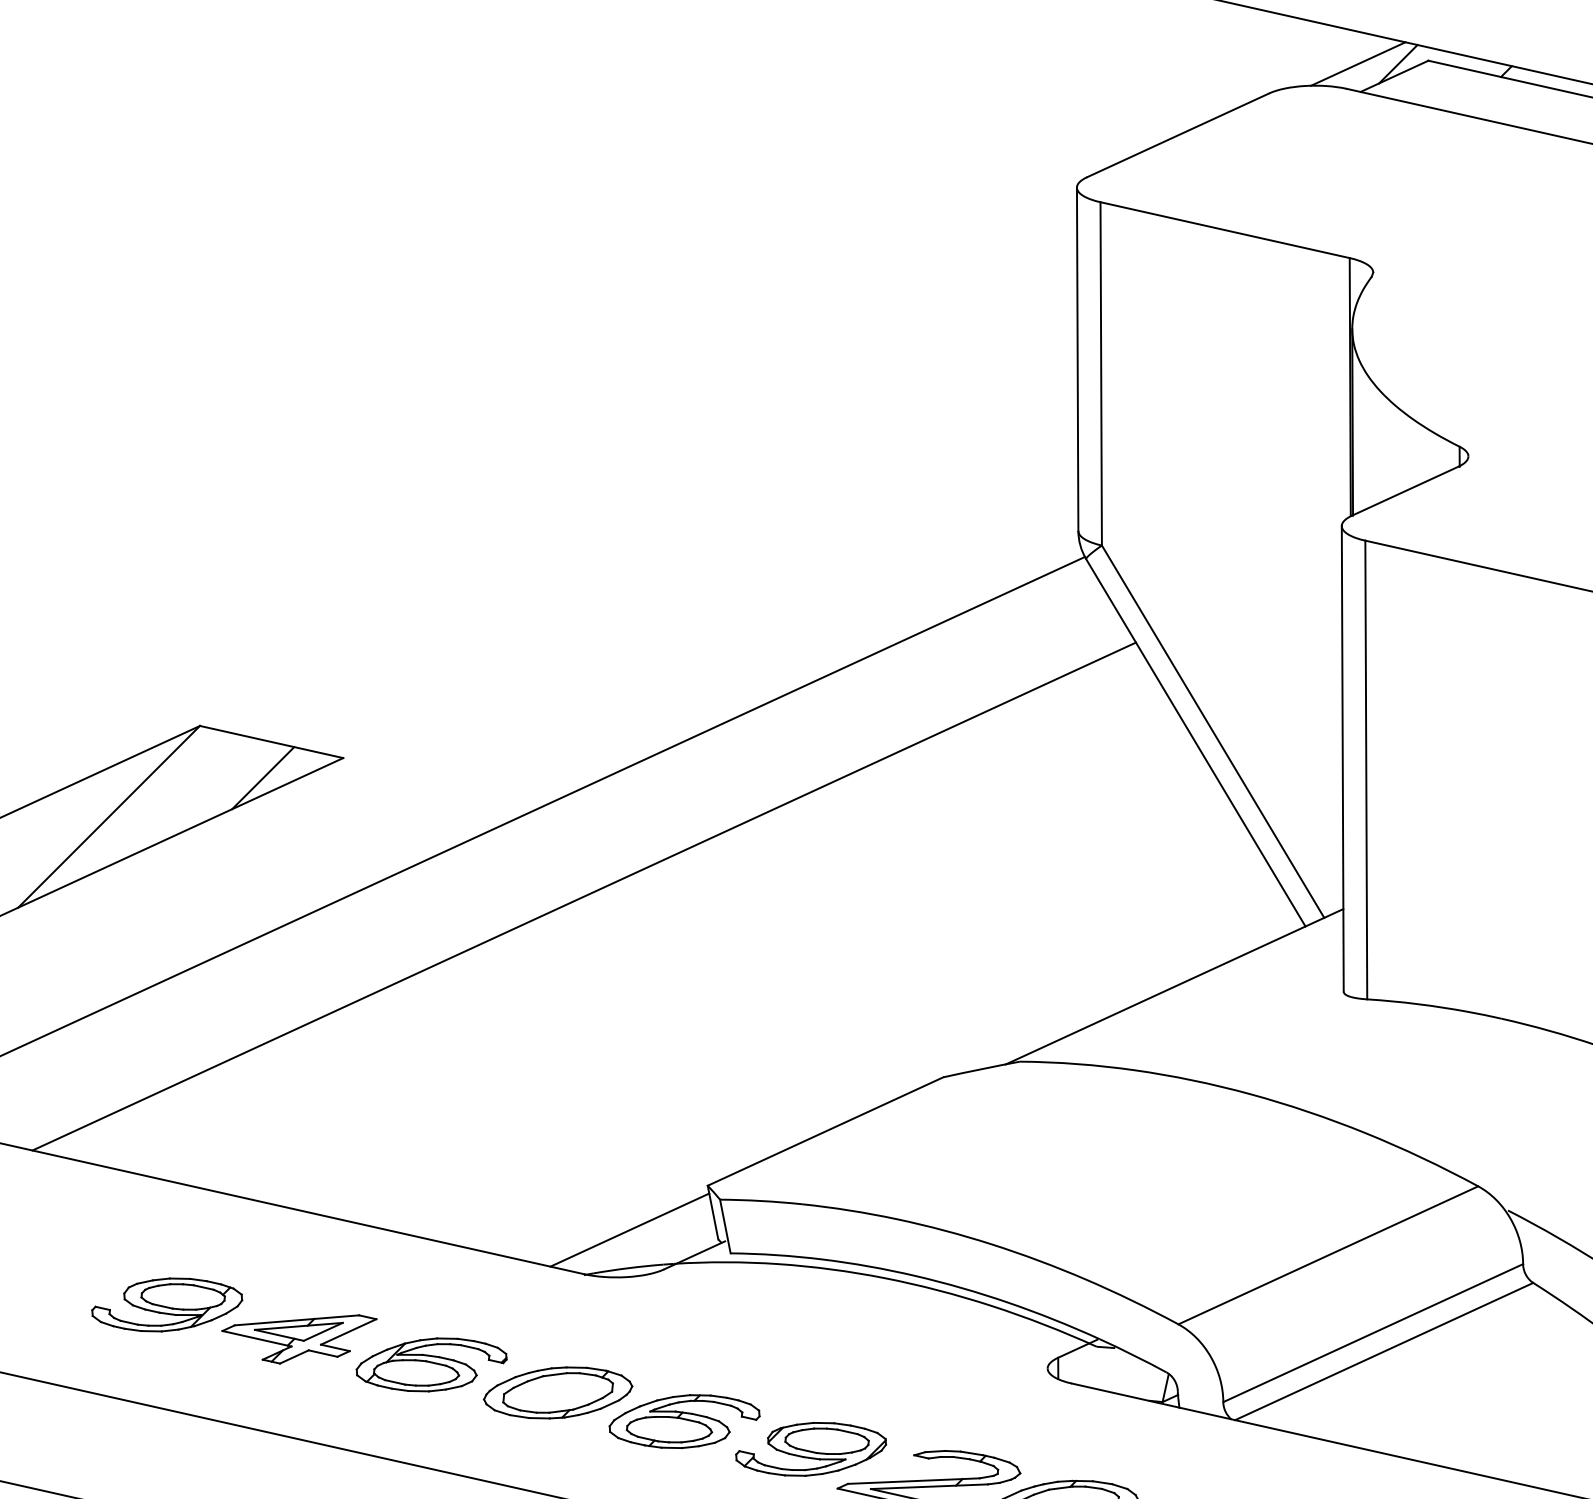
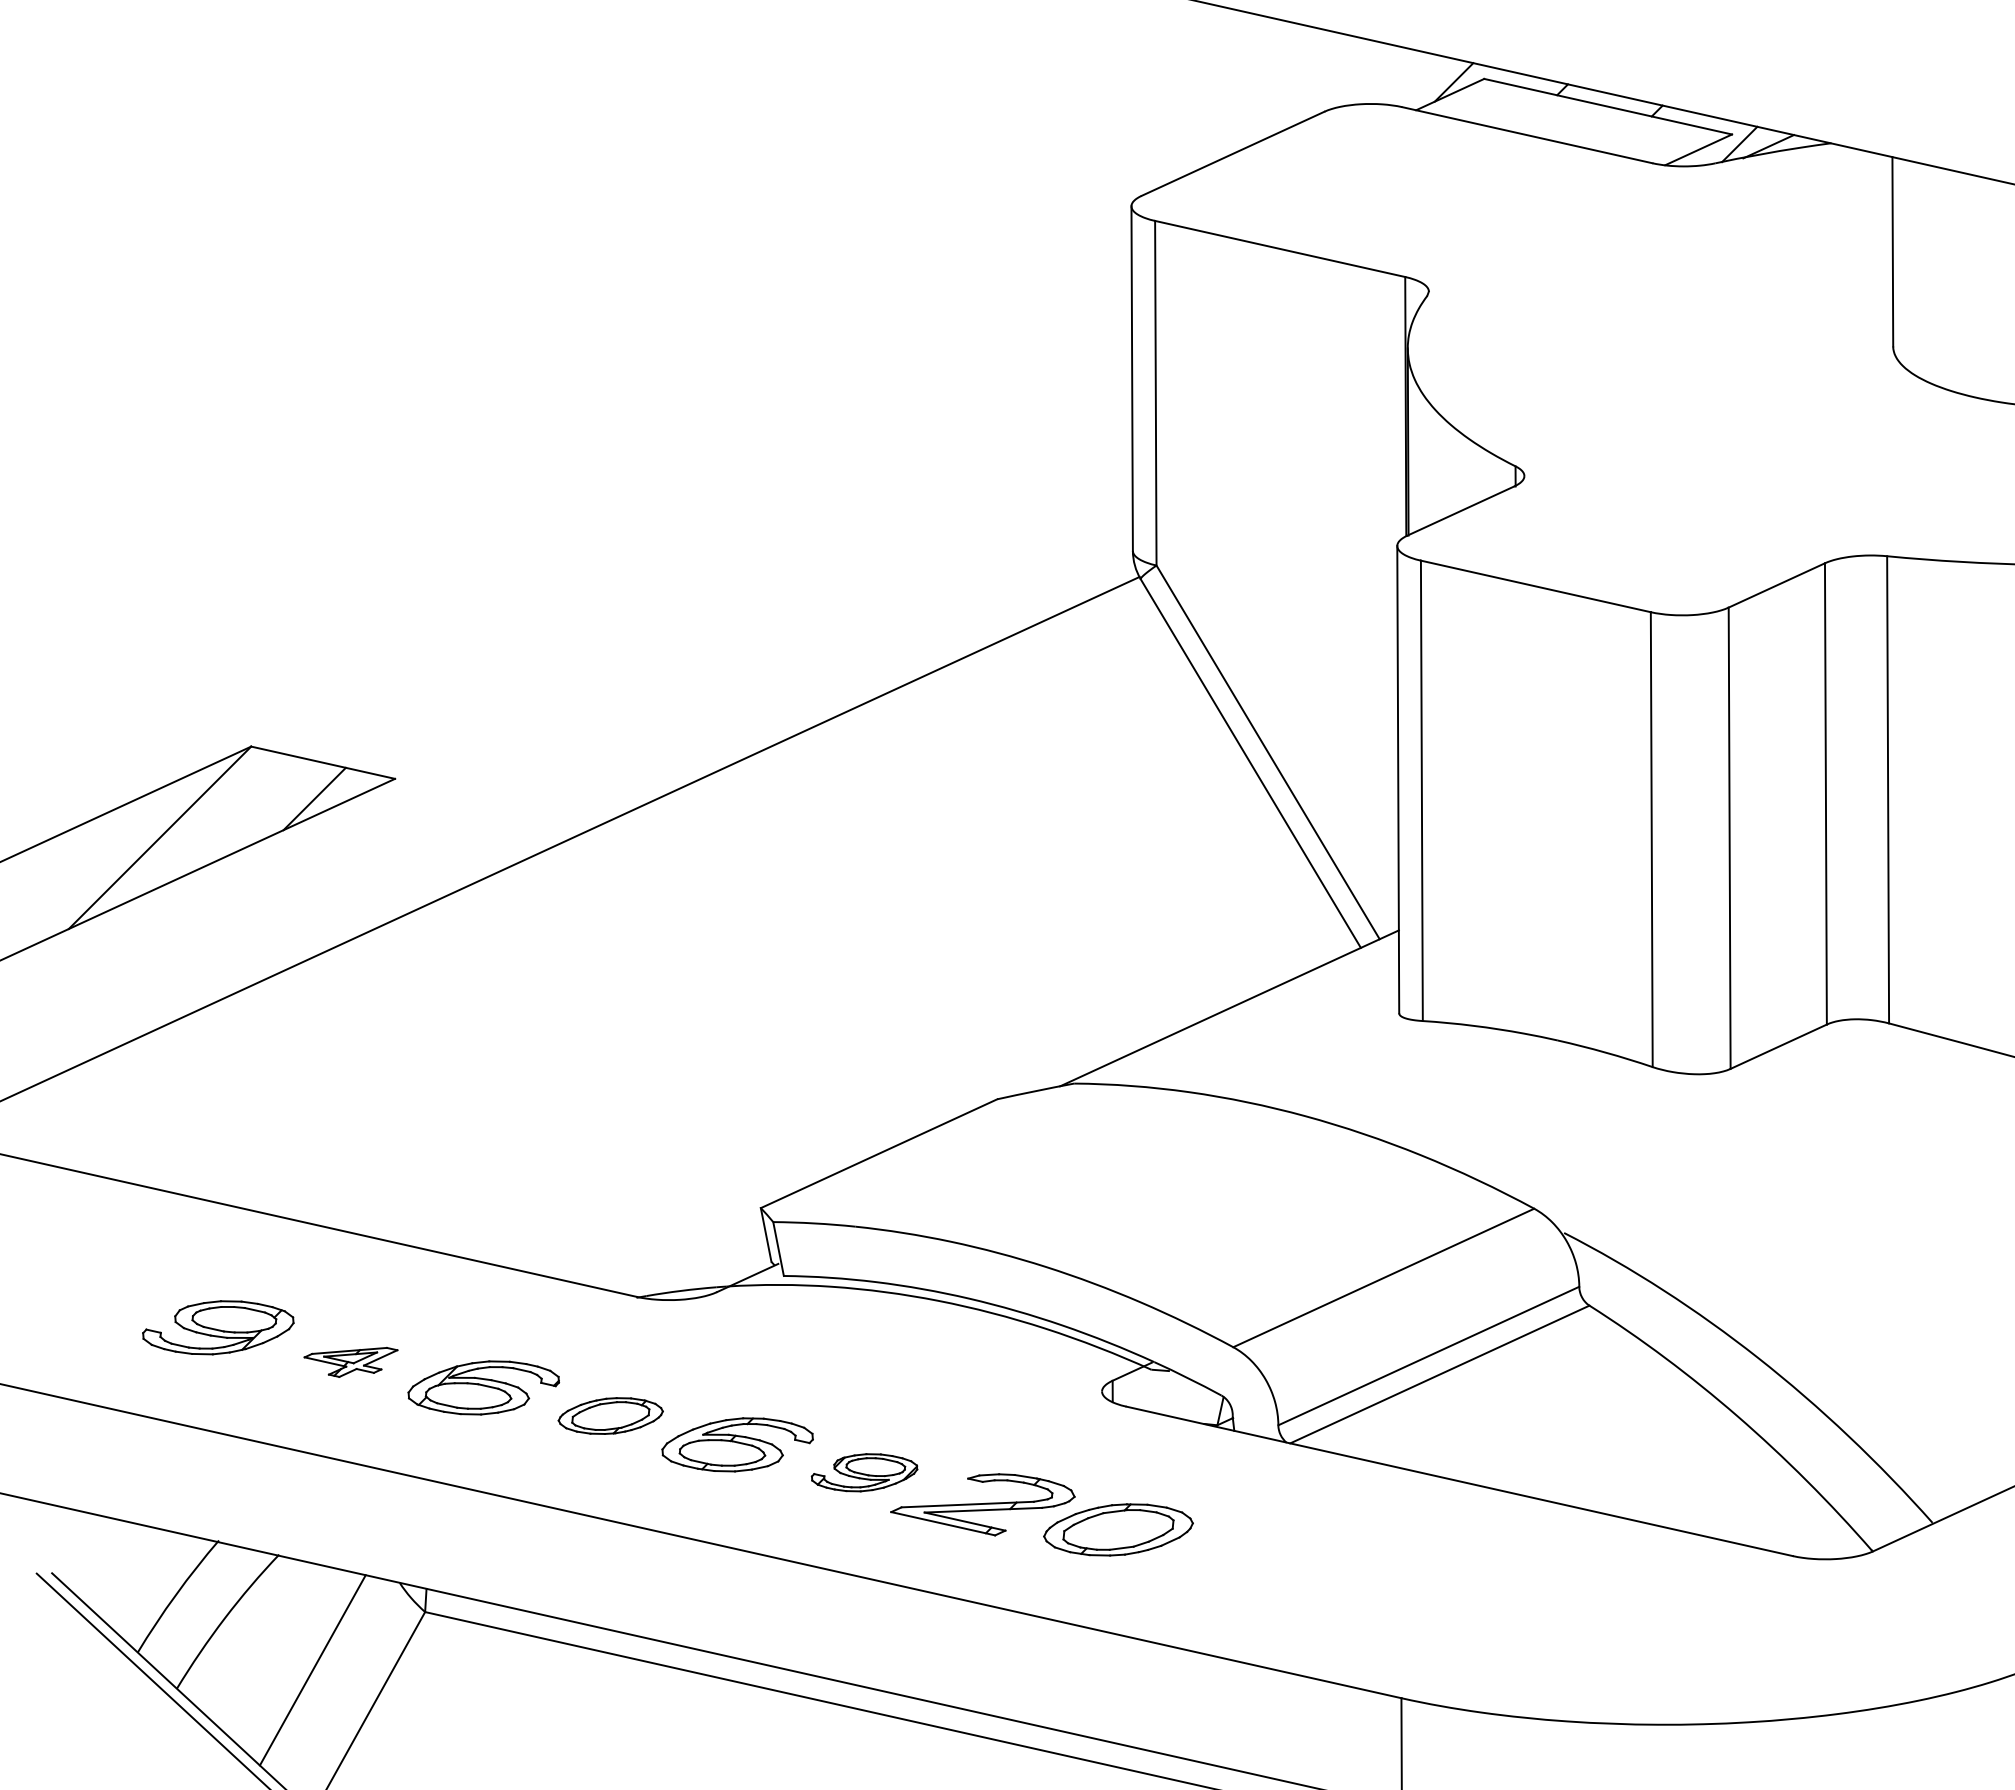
line: (1357, 64) -> (1413, 82), removed
line: (583, 896) -> (636, 917), removed
line: (629, 1229) -> (682, 1252), removed
part: (298, 1339) -> (350, 1362), size x0.6
part: (557, 1392) -> (610, 1415), size x0.7
part: (810, 1449) -> (864, 1472), size x0.7

